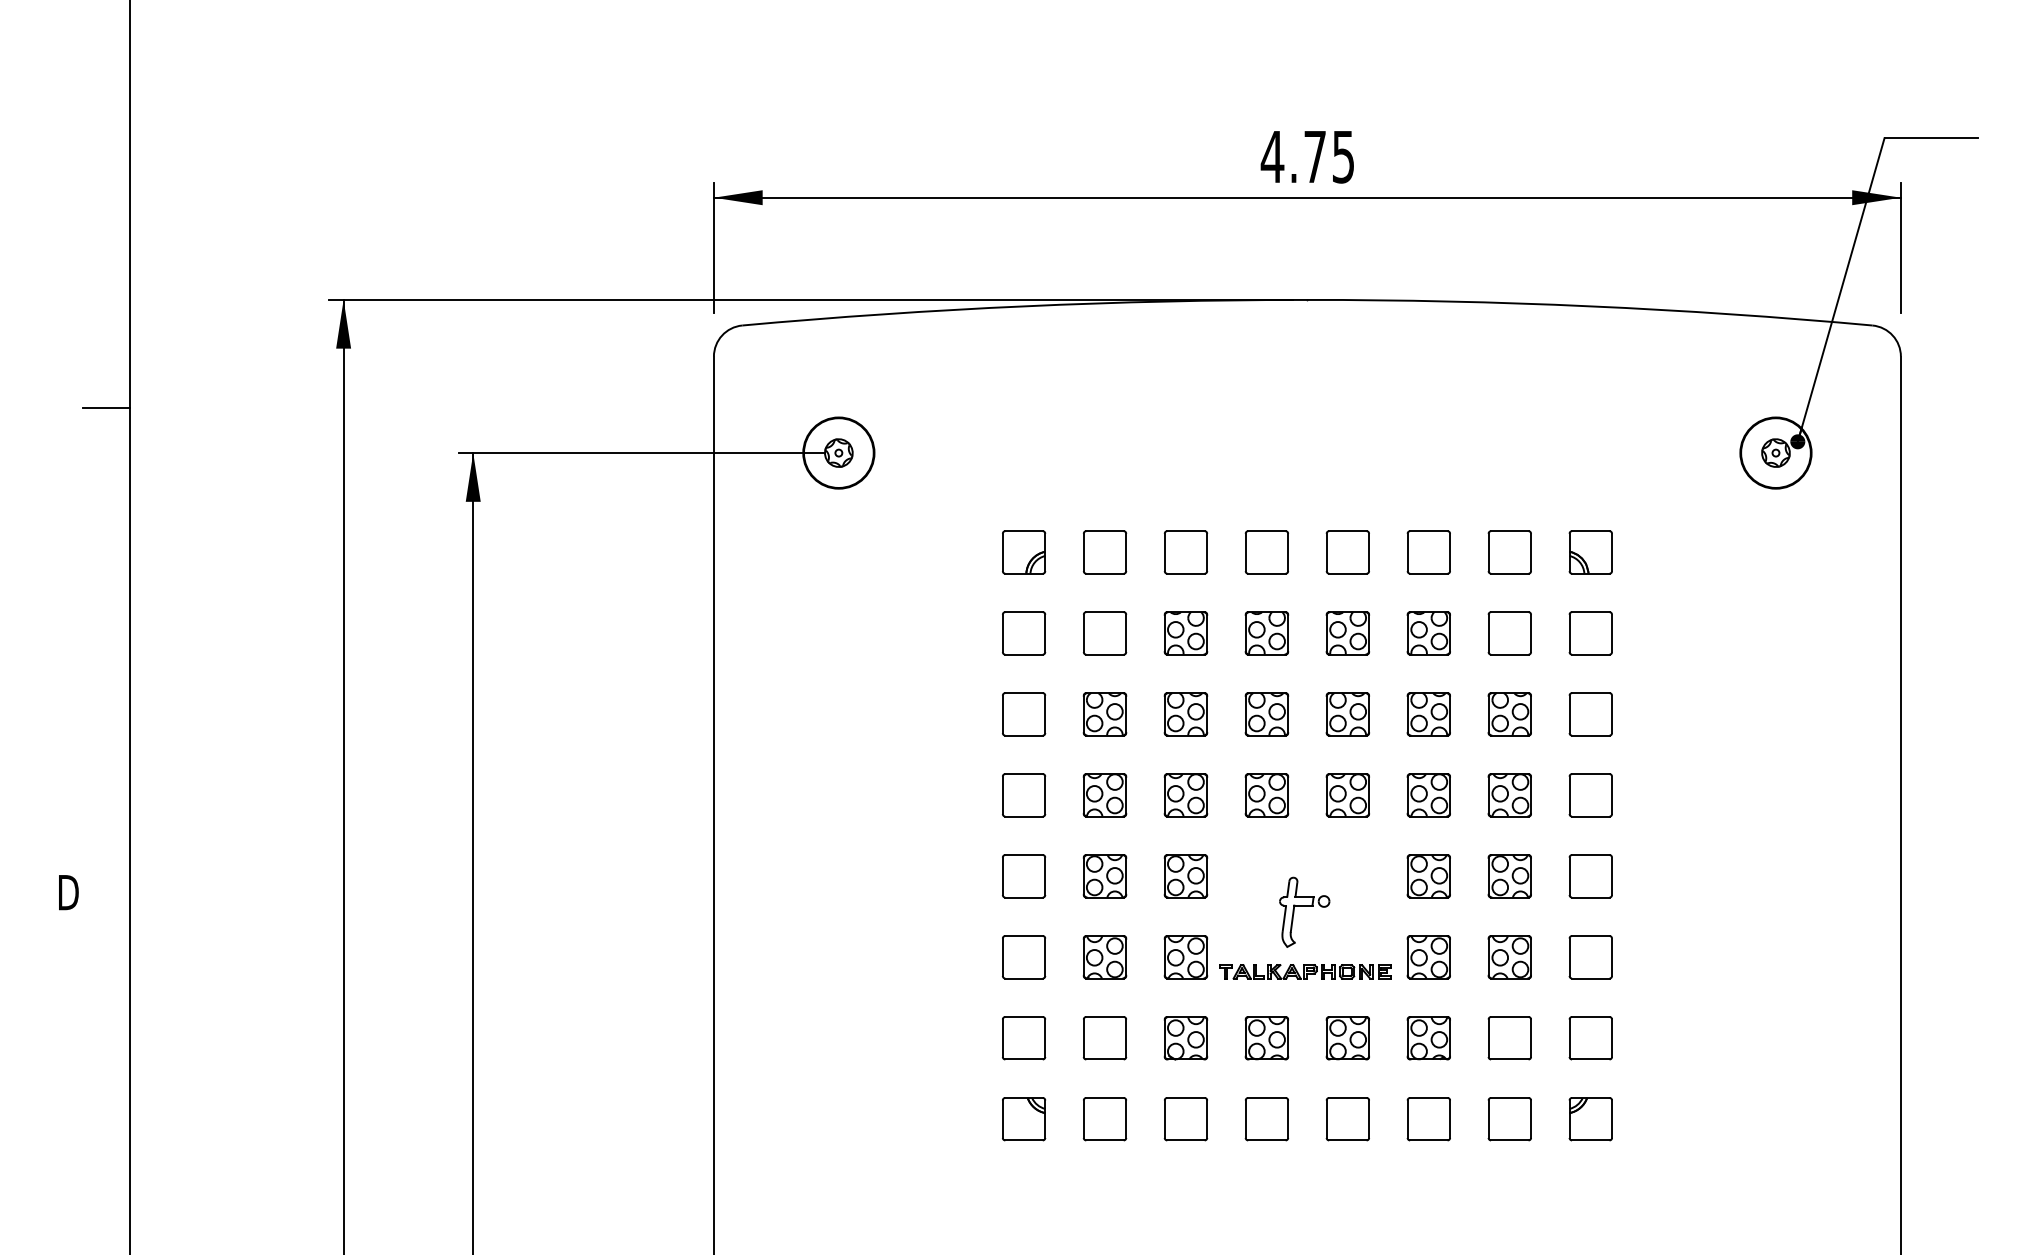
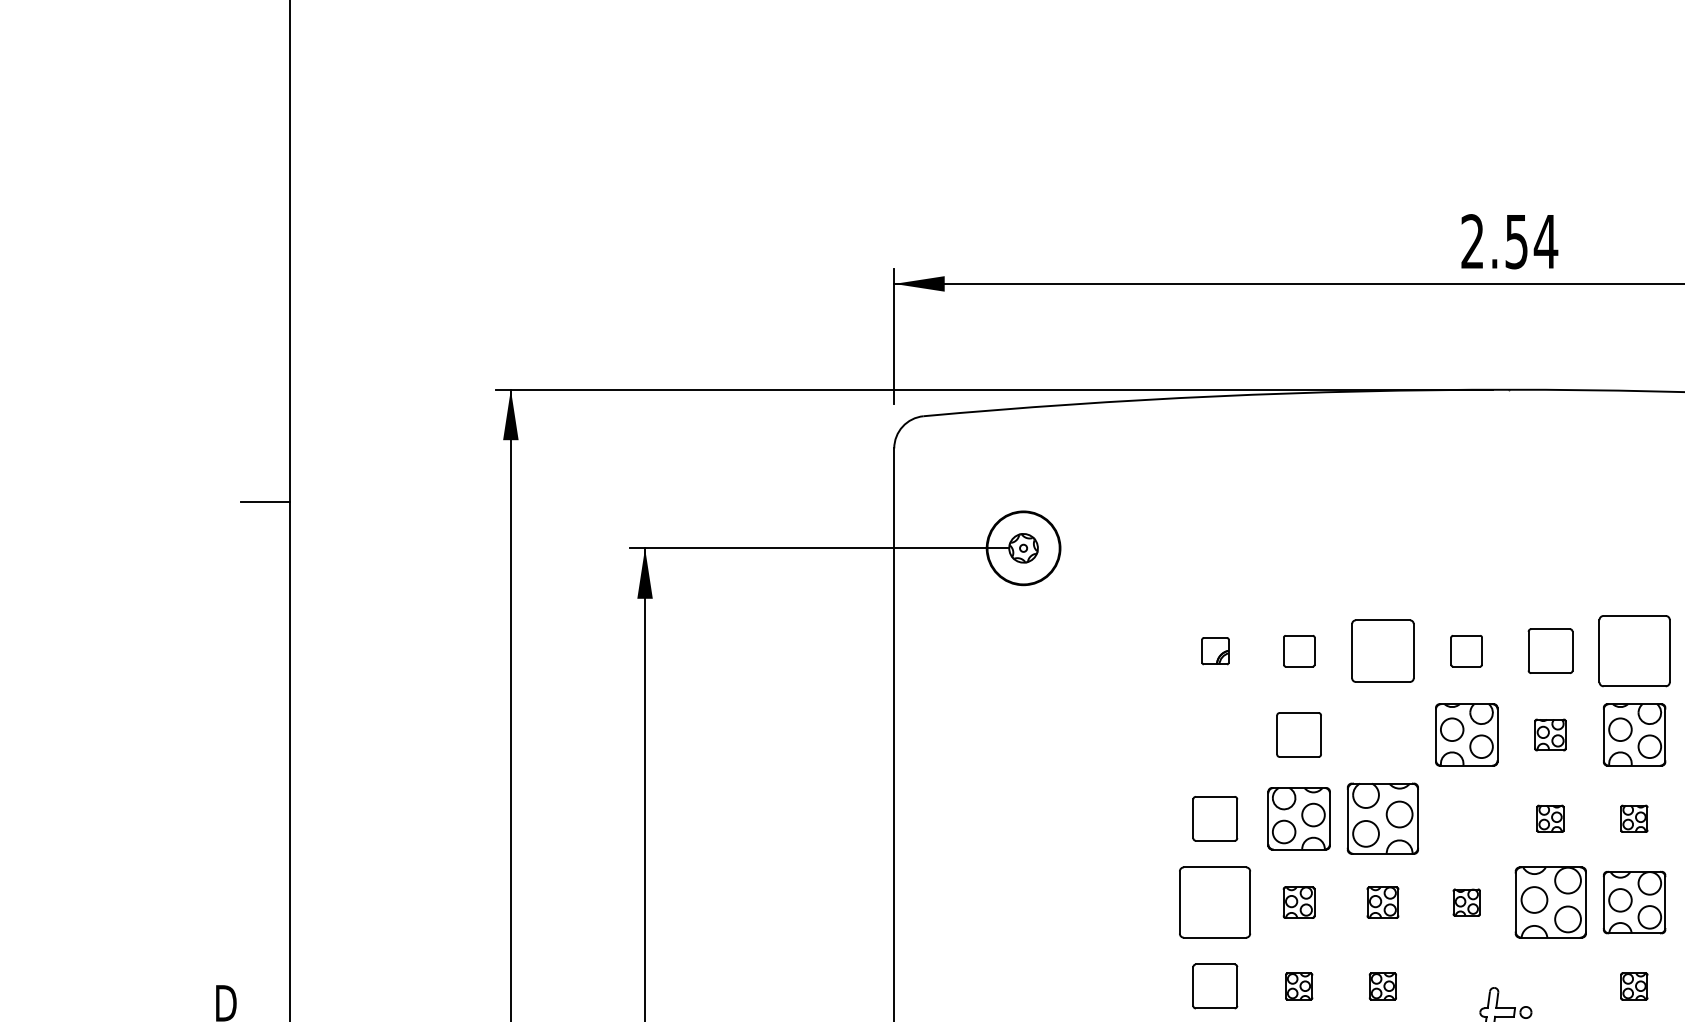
text: (1307, 156) -> (1508, 241), 4.75 -> 2.54
part: (1024, 552) -> (1215, 651), size x0.6
part: (1105, 552) -> (1299, 651), size x0.7
part: (1185, 552) -> (1382, 651), size x1.4
part: (1266, 552) -> (1466, 651), size x0.7
part: (1428, 552) -> (1634, 651), size x1.6
part: (1024, 633) -> (1215, 735), removed
part: (1185, 633) -> (1382, 735), removed
part: (1266, 633) -> (1466, 735), size x1.4
part: (1347, 633) -> (1550, 735), size x0.7
part: (1428, 633) -> (1634, 735), size x1.4
part: (1104, 714) -> (1298, 818), size x1.4
part: (1185, 714) -> (1382, 818), size x1.6
part: (1266, 714) -> (1466, 818), removed
part: (1347, 714) -> (1550, 818), size x0.6
part: (1428, 714) -> (1634, 818), size x0.6
part: (1024, 795) -> (1215, 902), size x1.6
part: (1104, 795) -> (1298, 902), size x0.7
part: (1185, 795) -> (1382, 902), size x0.7
part: (1266, 795) -> (1466, 902), size x0.6
part: (1347, 795) -> (1550, 902), size x1.6
part: (1428, 795) -> (1634, 902), size x1.4
part: (1104, 876) -> (1298, 986), size x0.6
part: (1185, 876) -> (1382, 986), size x0.6
part: (1428, 876) -> (1634, 986), size x0.6

